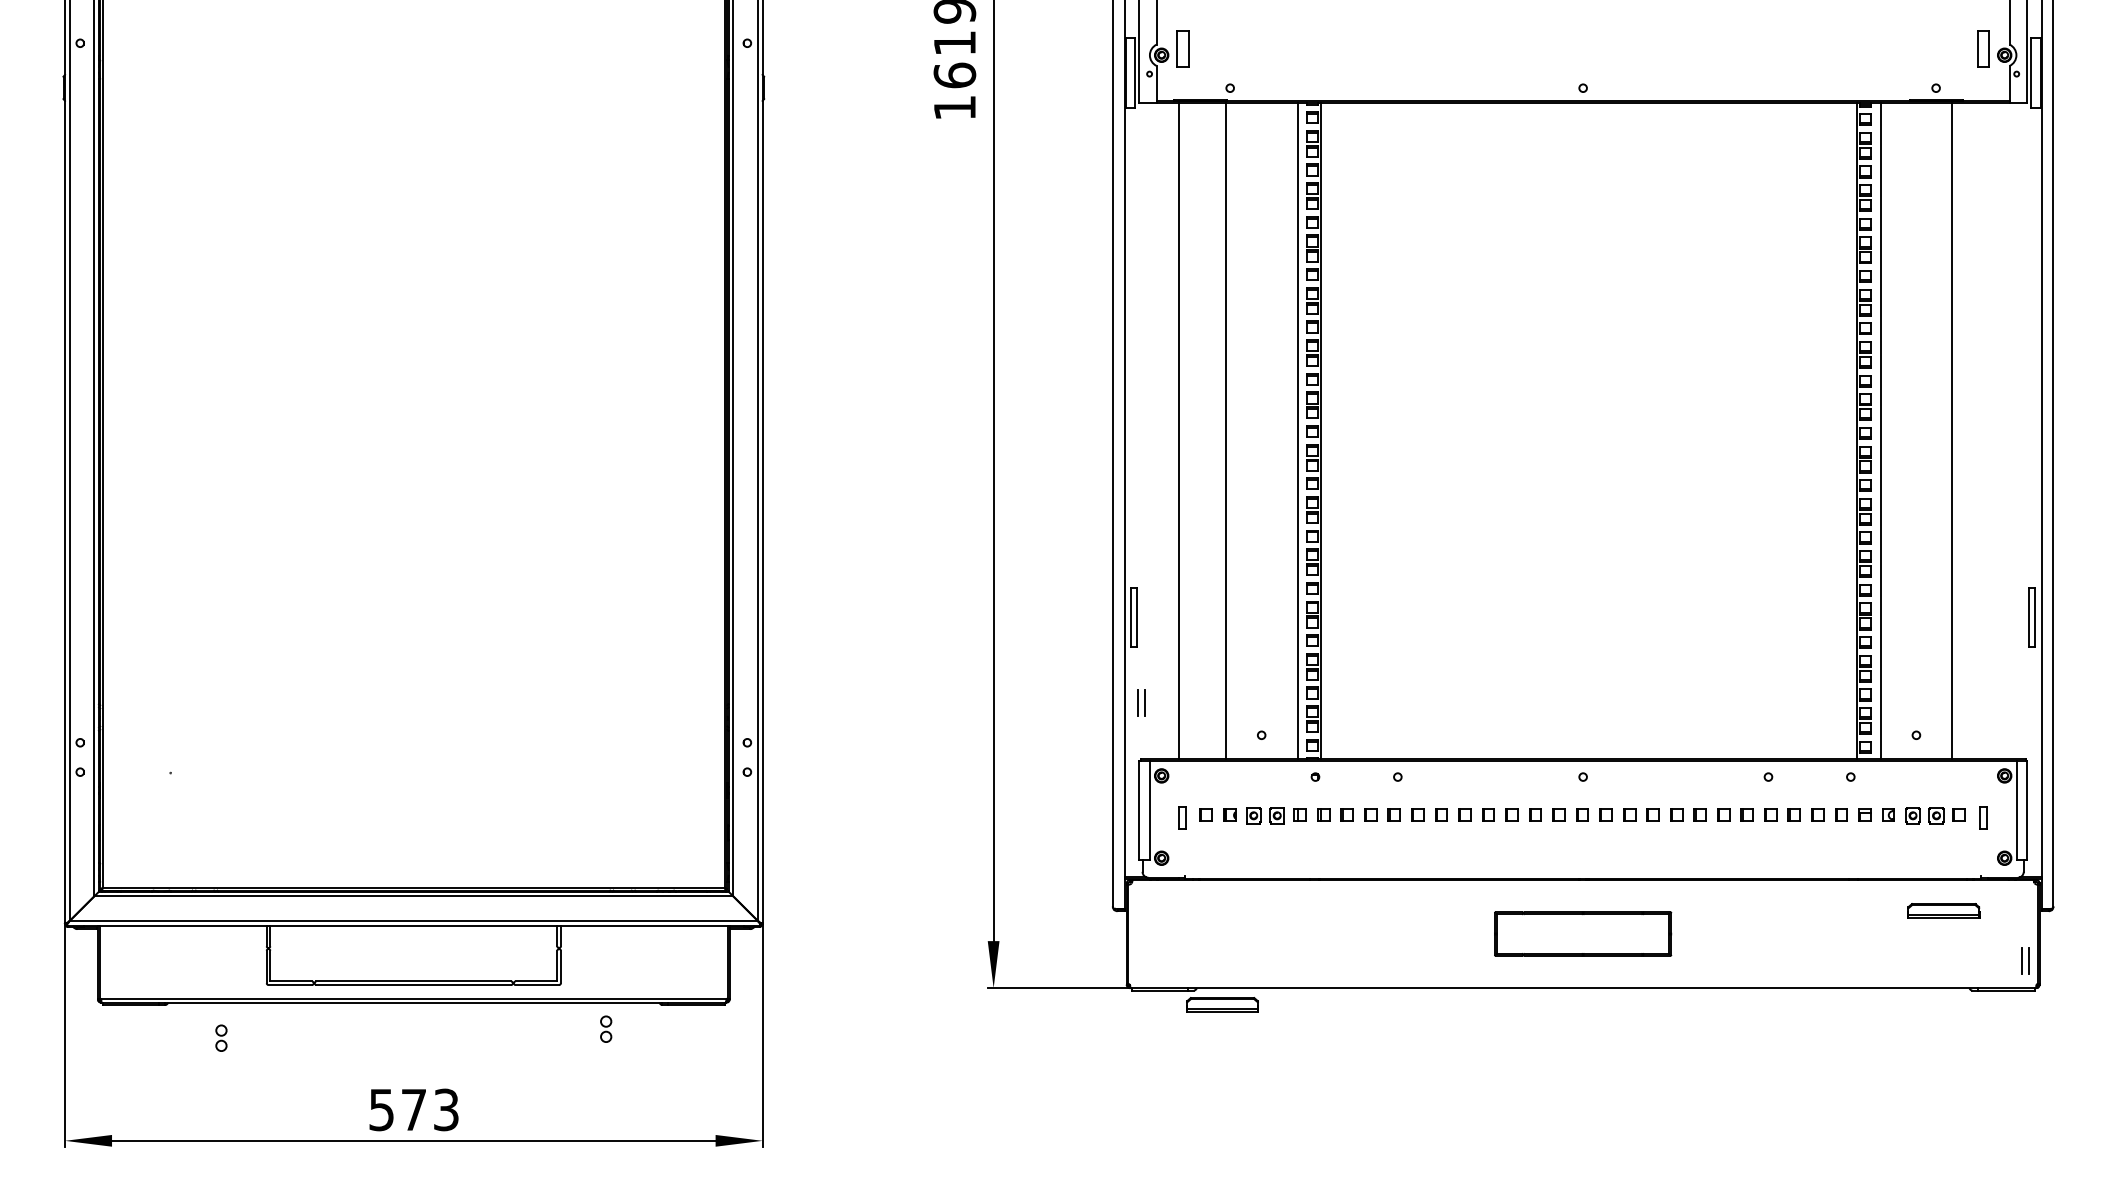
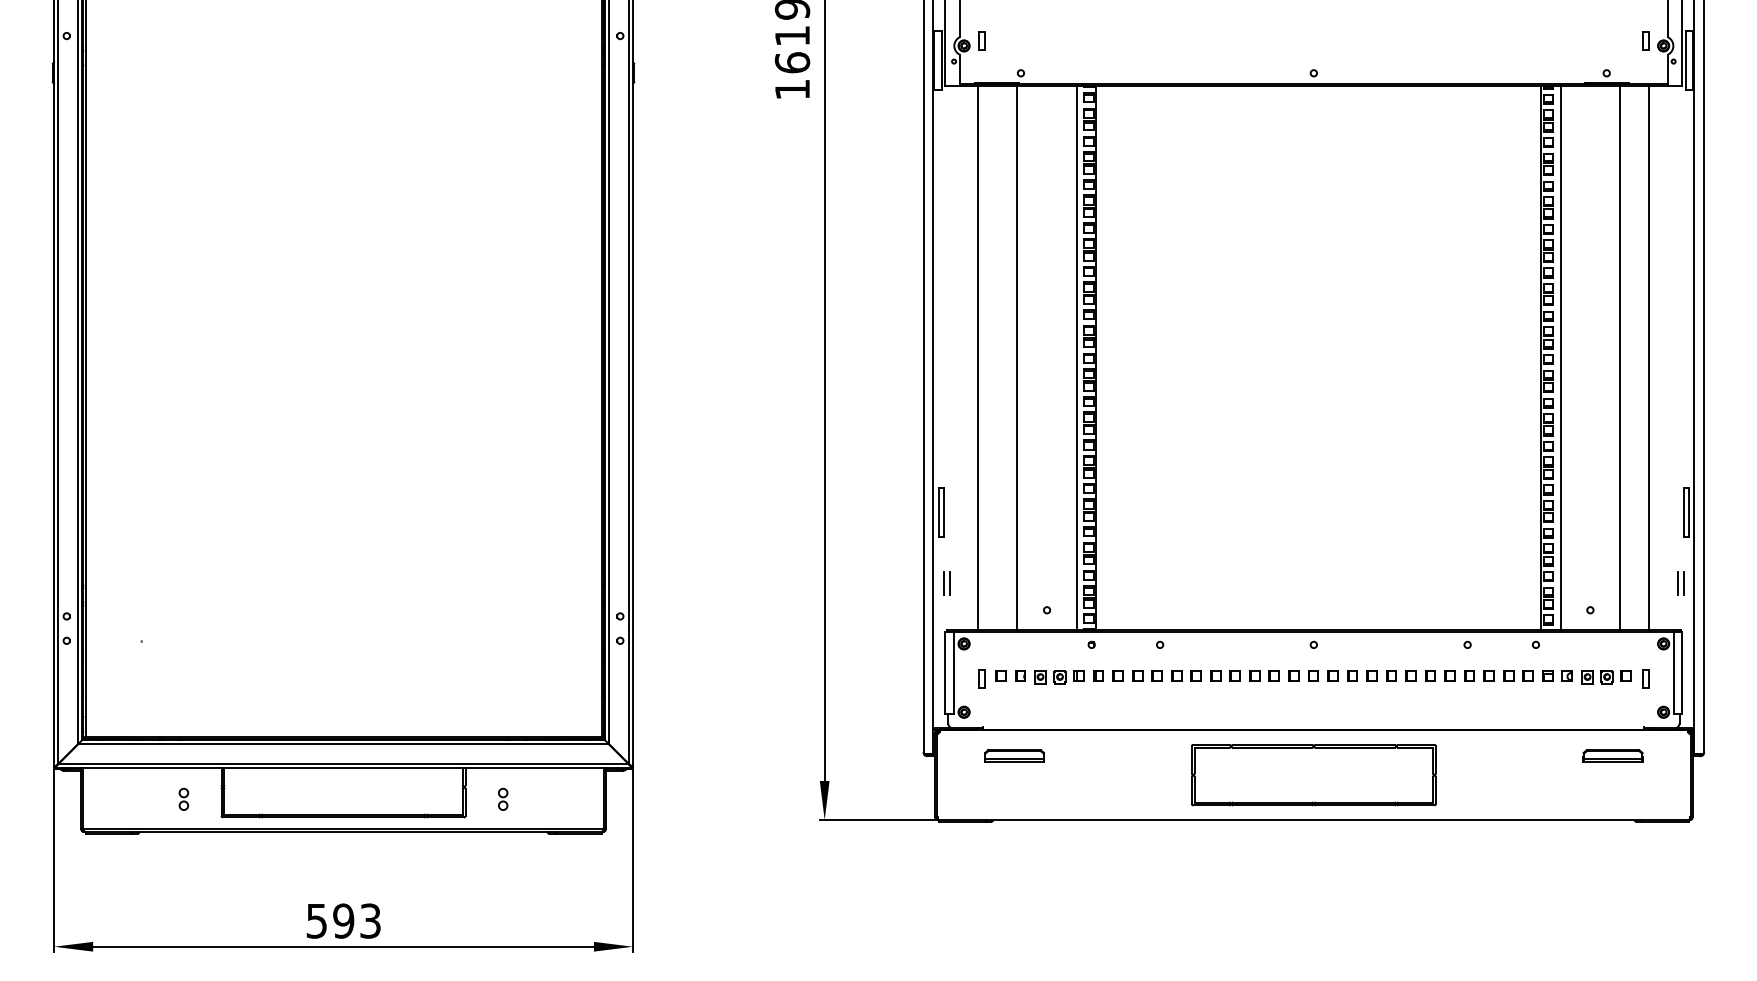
part: (1182, 49) -> (981, 41), size x0.62
part: (1983, 49) -> (1646, 41), size x0.62
line: (1987, 430) -> (1649, 357), added
part: (1582, 933) -> (1313, 774), size x1.67
part: (2025, 960) -> (1680, 583), moved
part: (1222, 1004) -> (1014, 755), moved
part: (606, 1028) -> (503, 798), moved
part: (221, 1037) -> (183, 798), moved
text: (413, 1109) -> (343, 920), 573 -> 593

